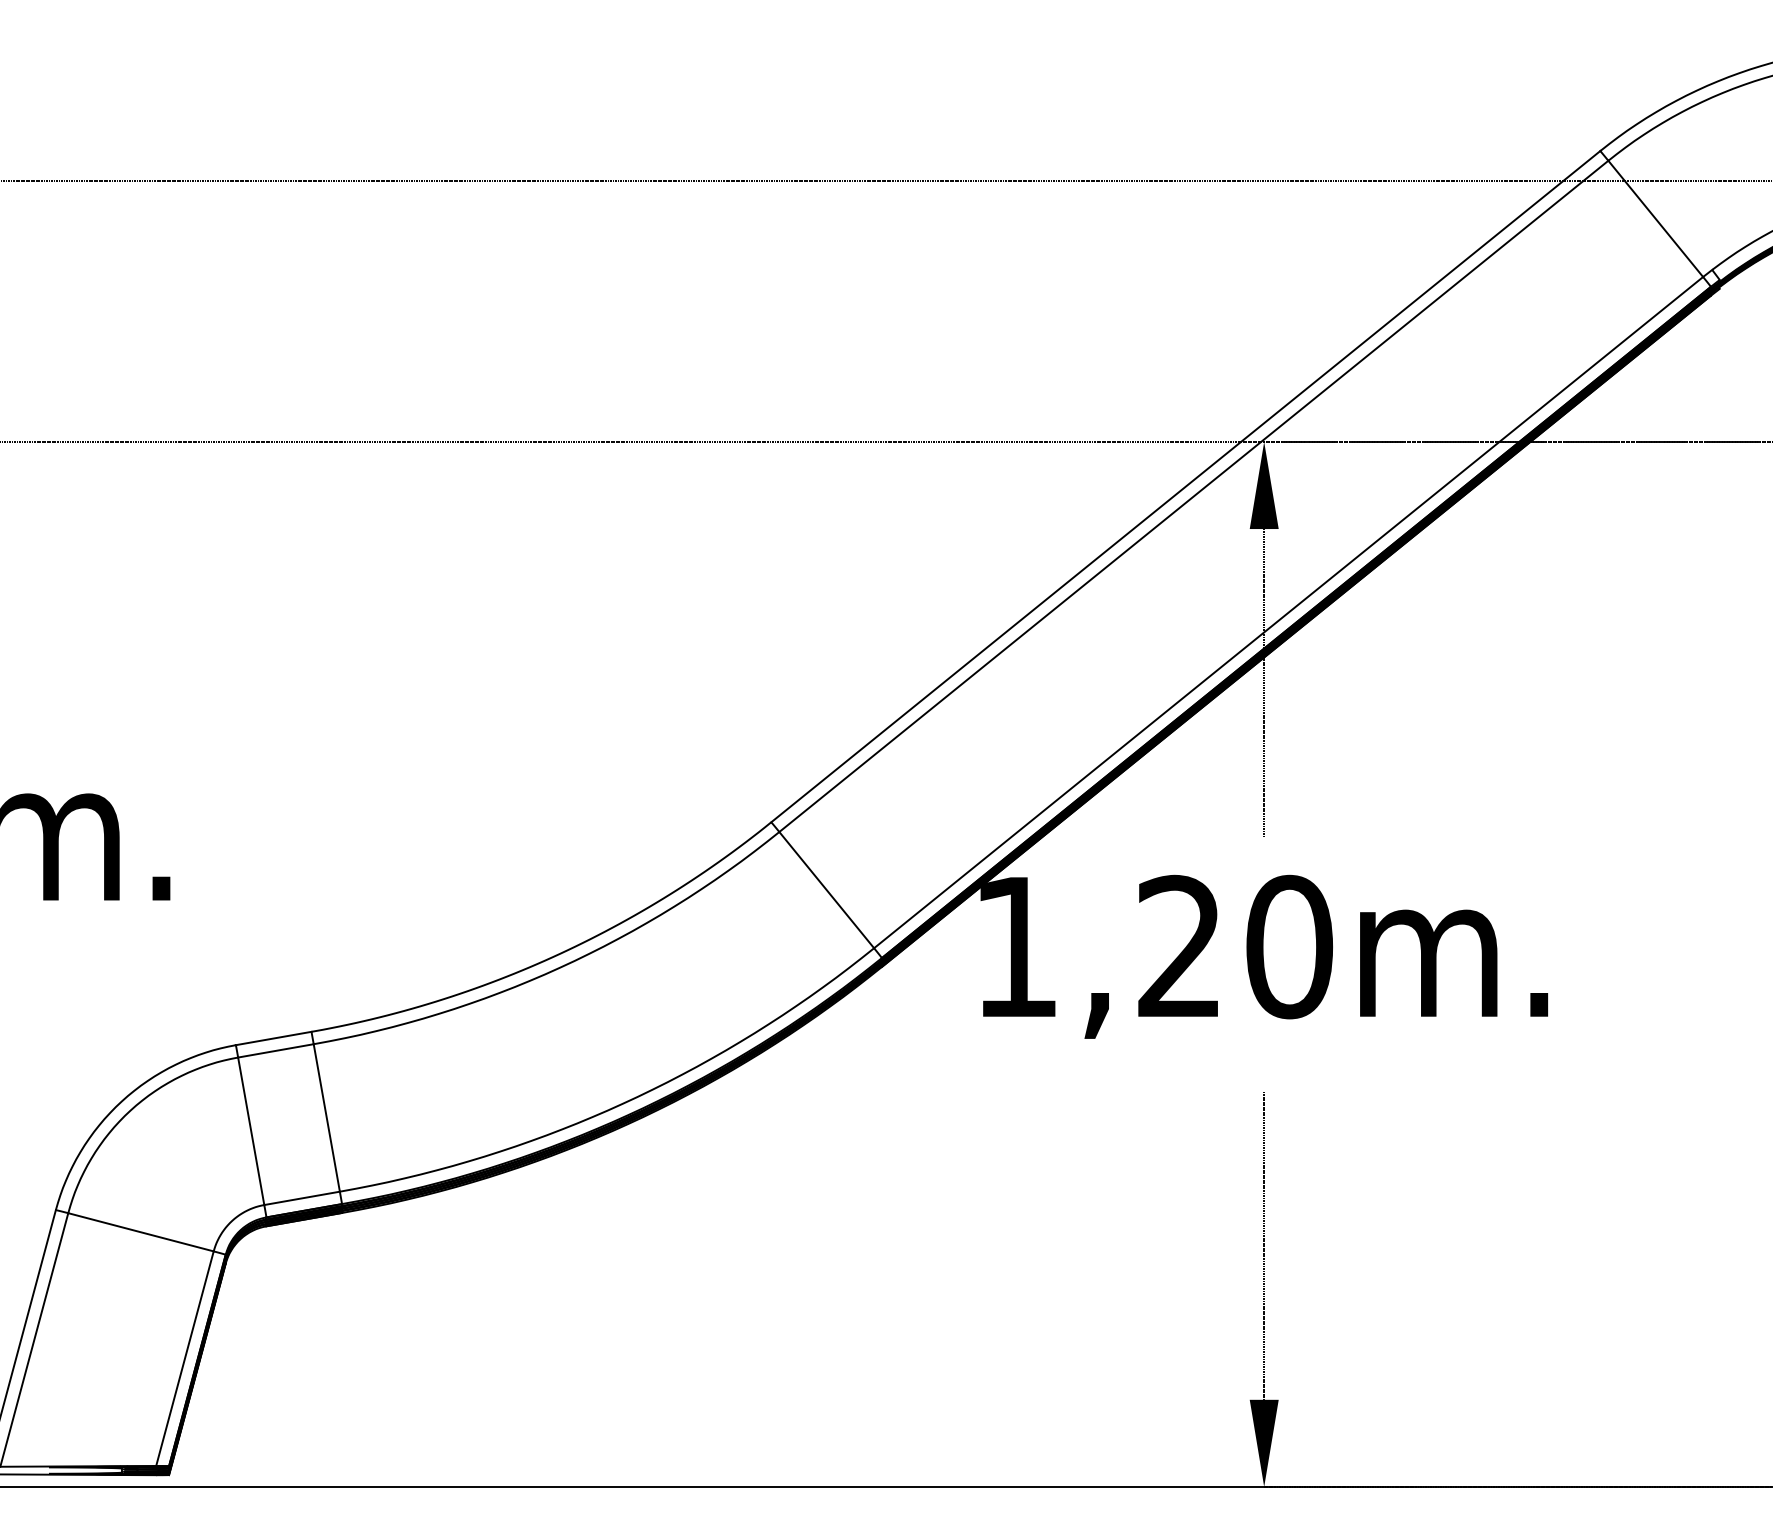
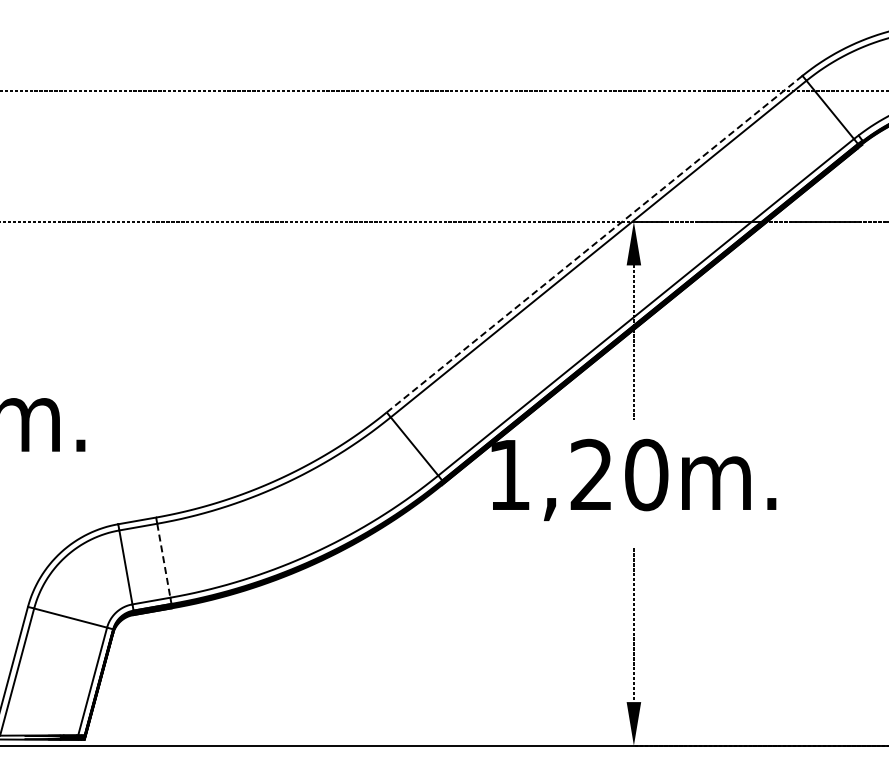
line: (1185, 487) -> (594, 244), solid -> dashed
line: (326, 1117) -> (163, 560), solid -> dashed

